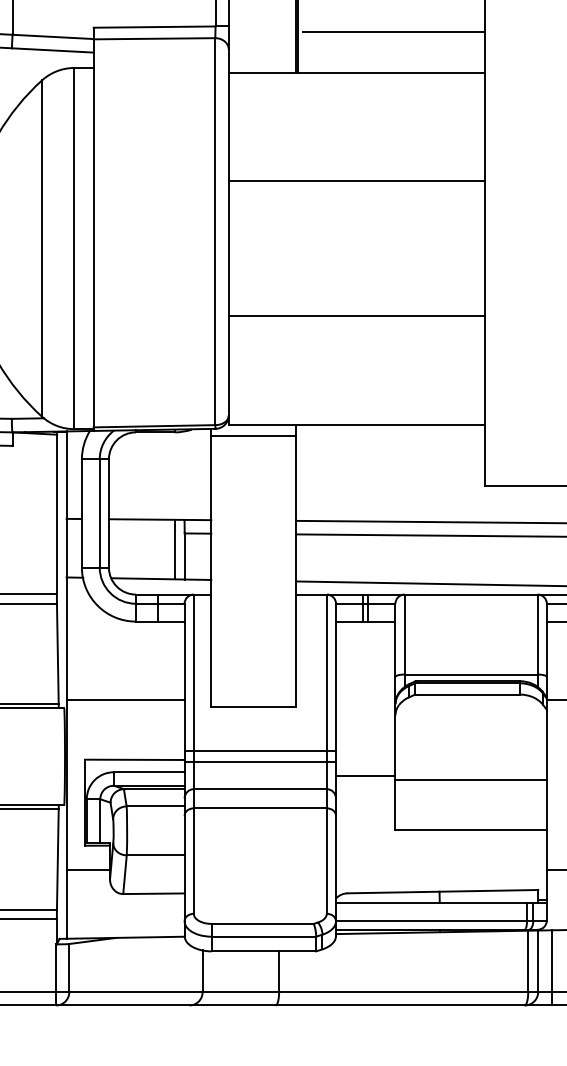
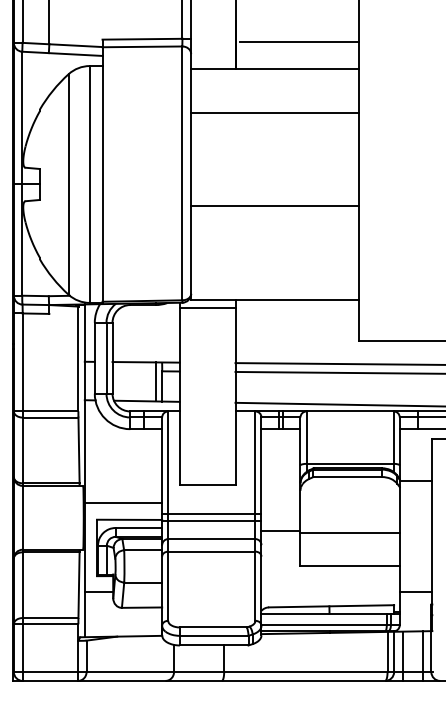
line: (355, 179) -> (274, 112), moved
line: (355, 317) -> (274, 206), moved
line: (125, 699) -> (123, 502), moved

